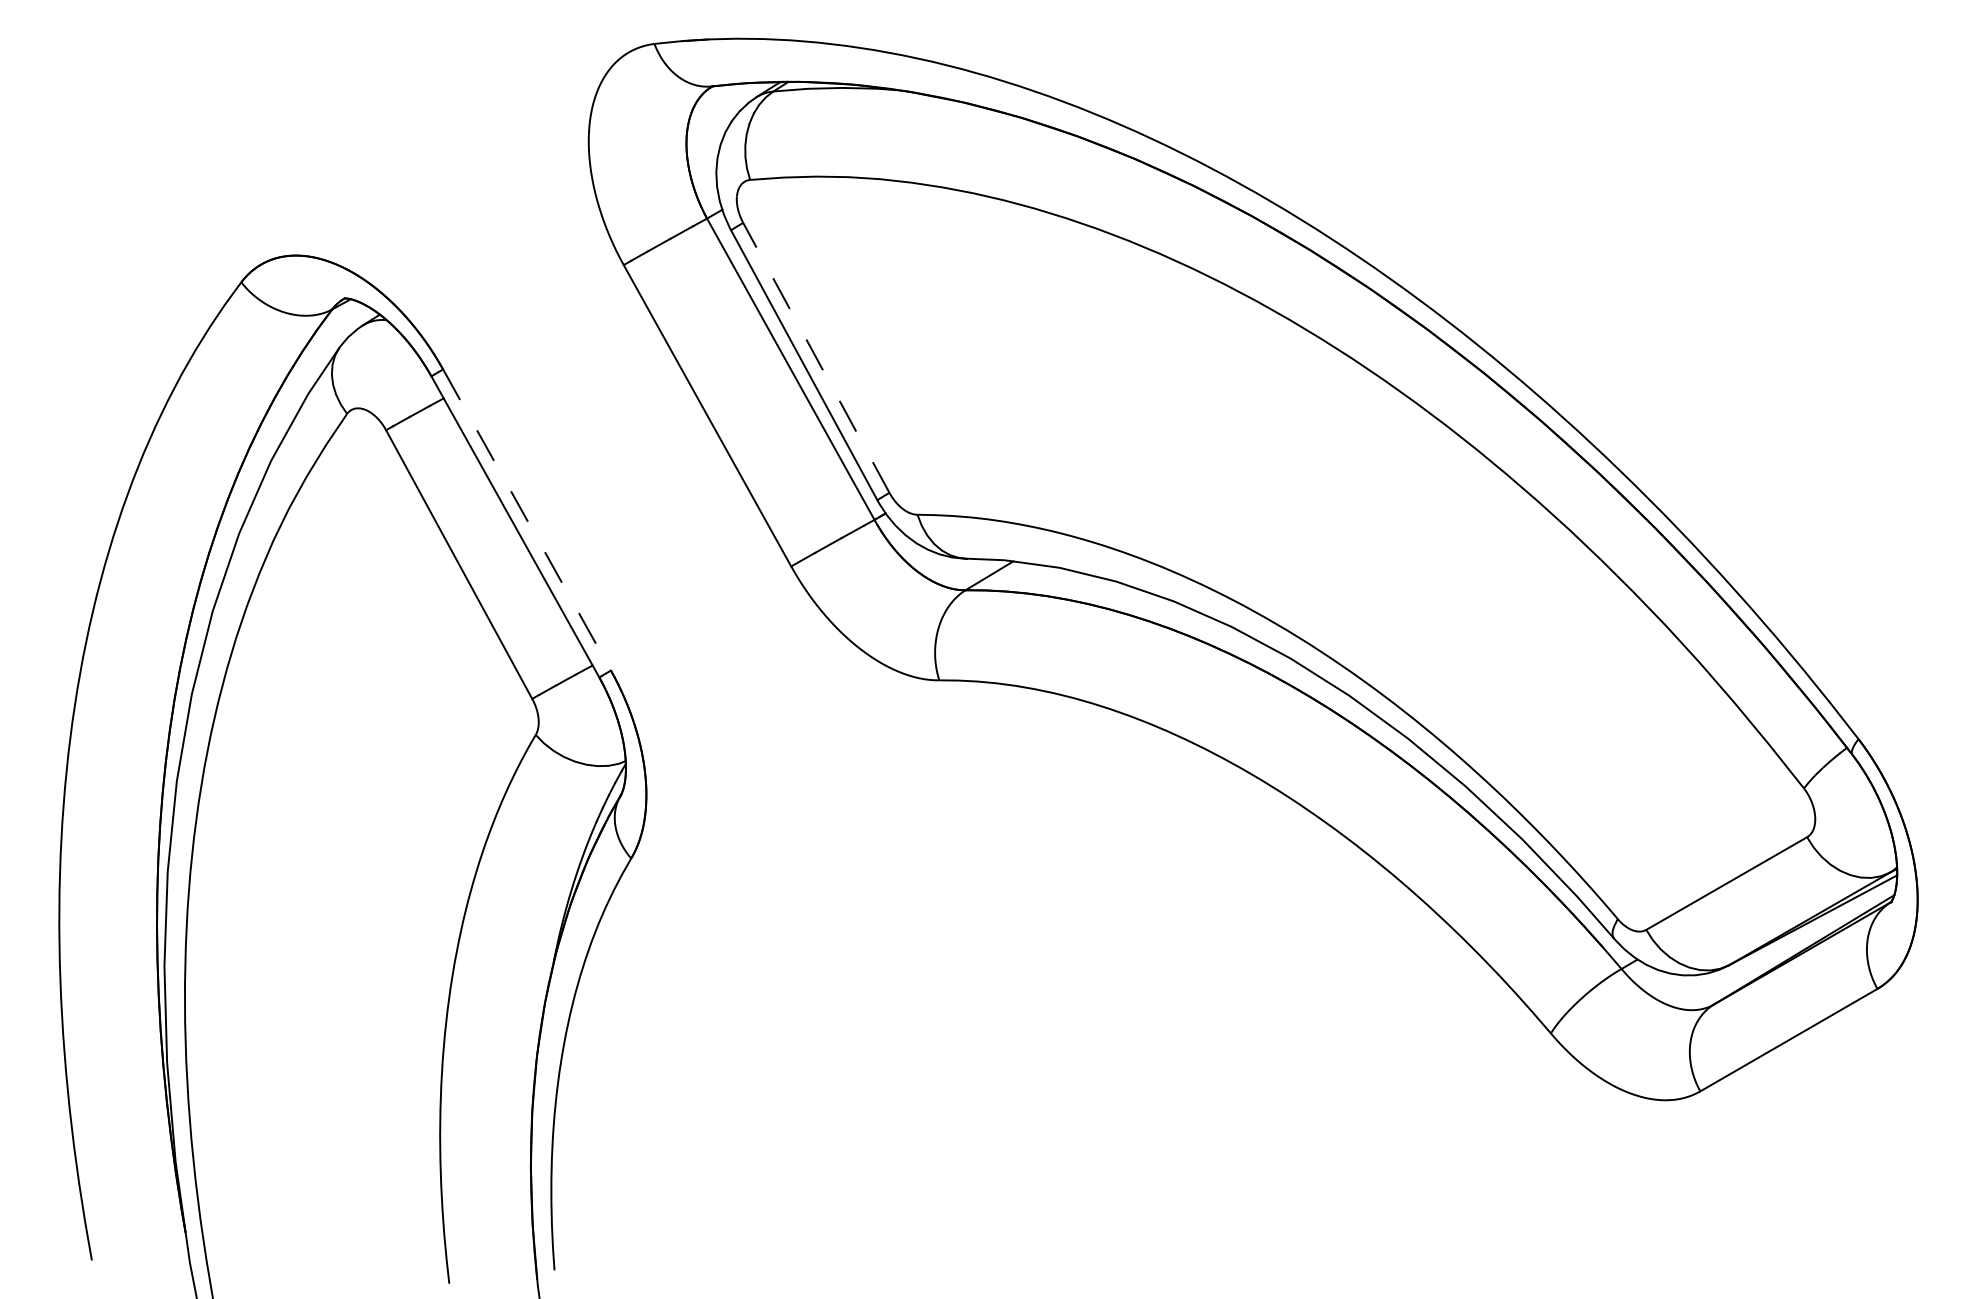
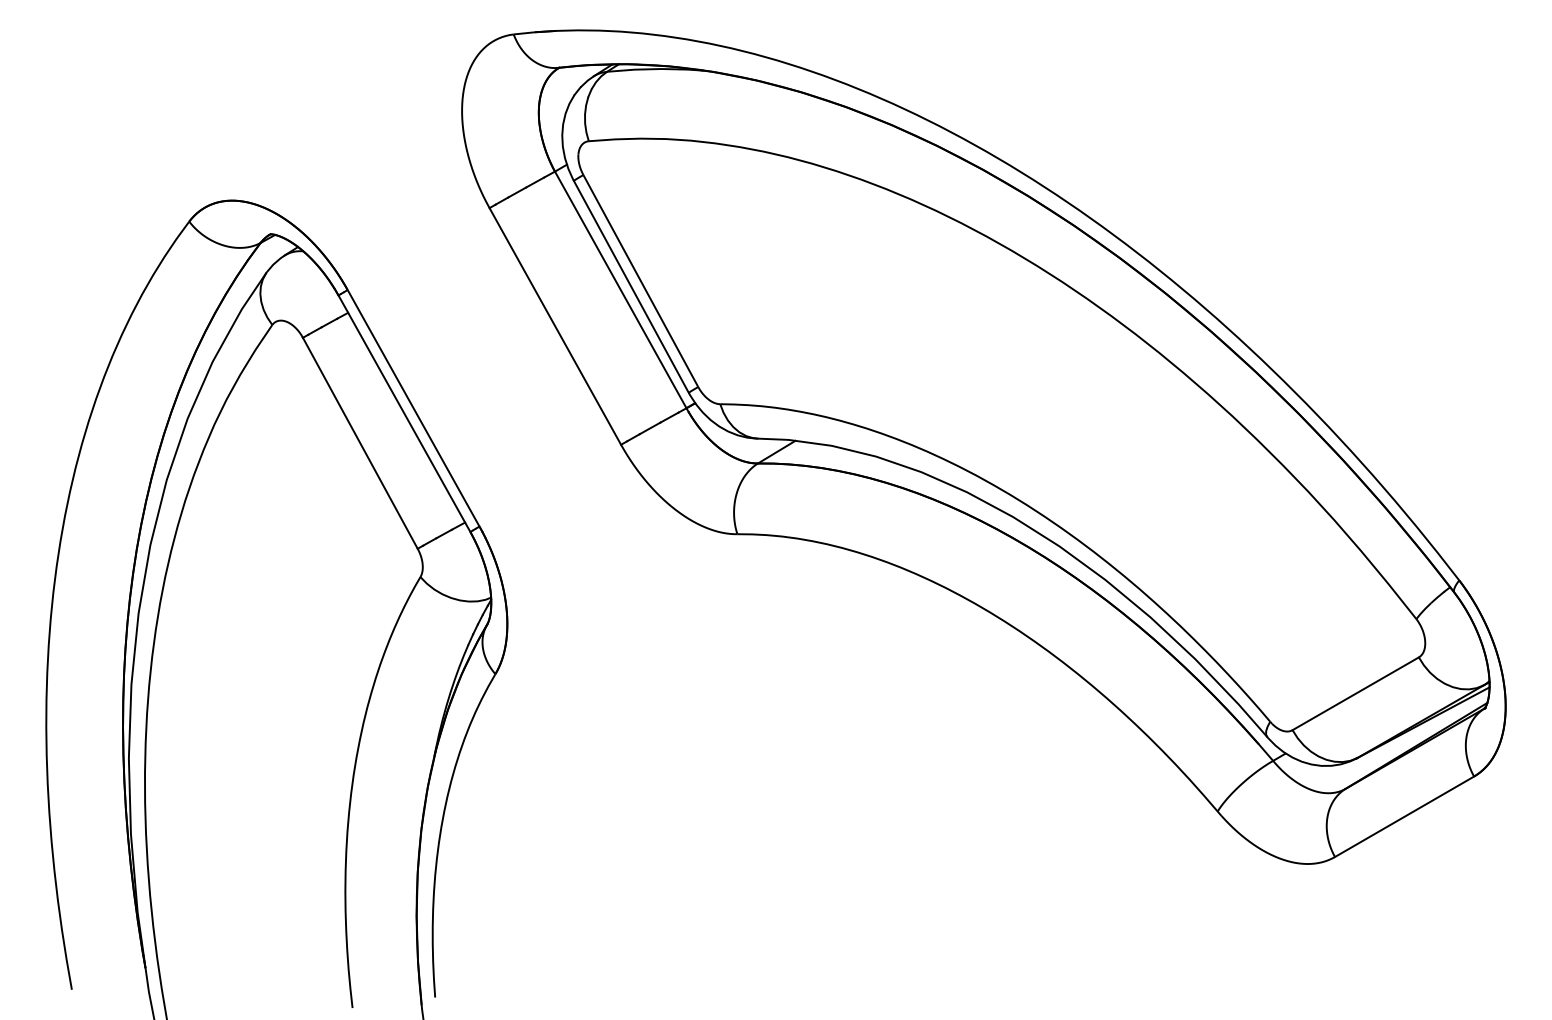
line: (815, 355) -> (640, 279), dashed -> solid
line: (526, 519) -> (413, 407), dashed -> solid

